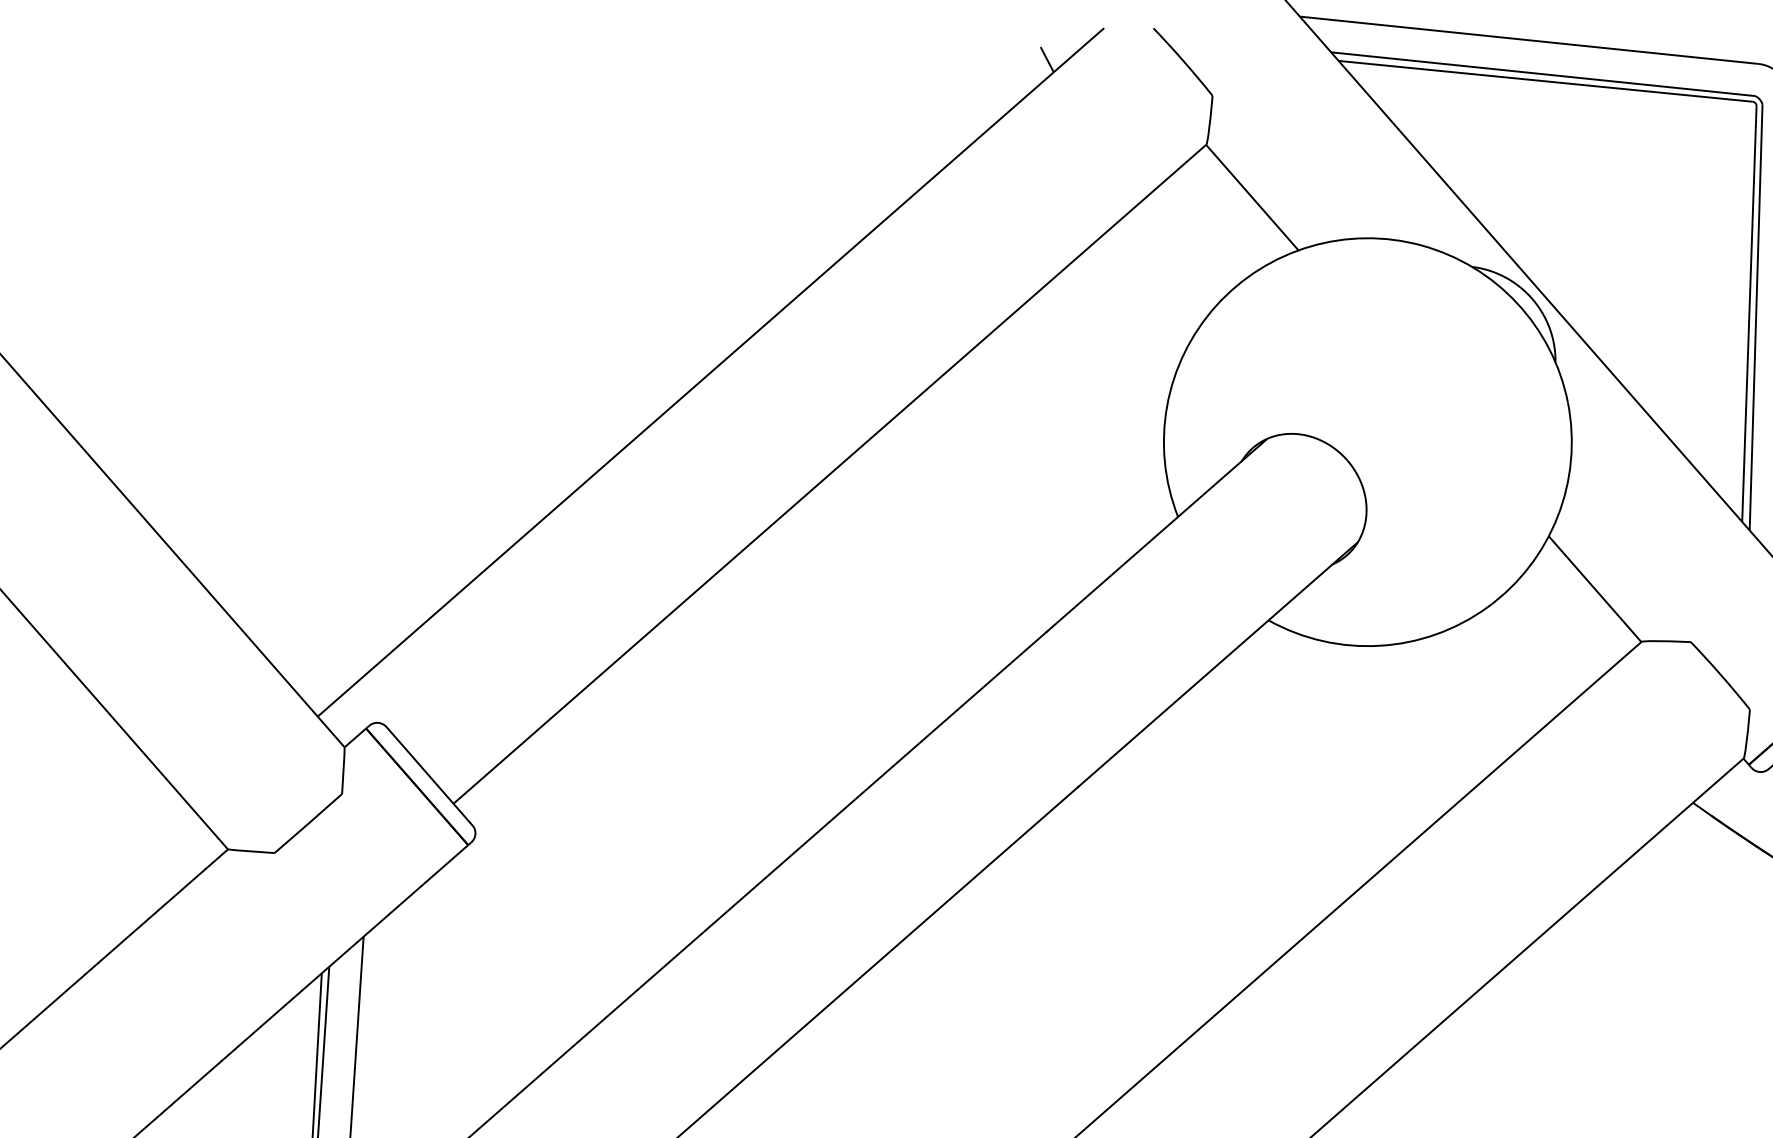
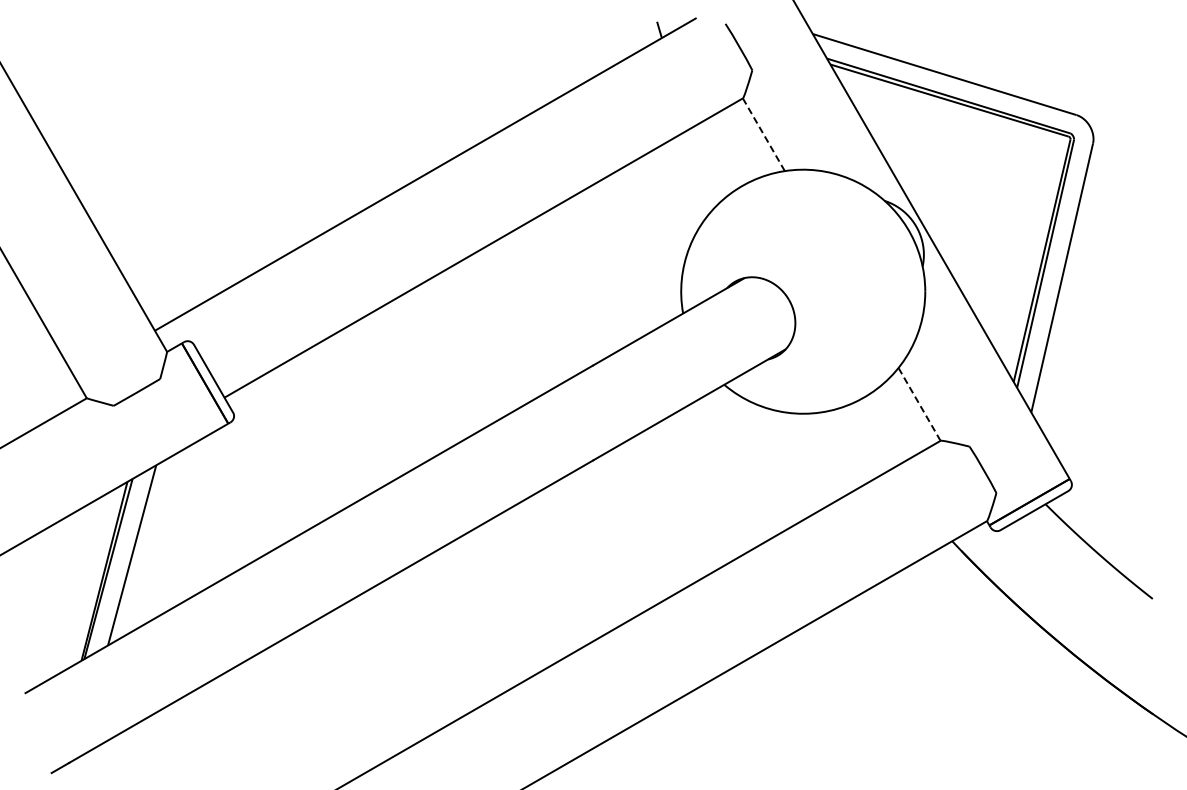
line: (1251, 197) -> (763, 134), solid -> dashed
line: (1594, 587) -> (919, 403), solid -> dashed

